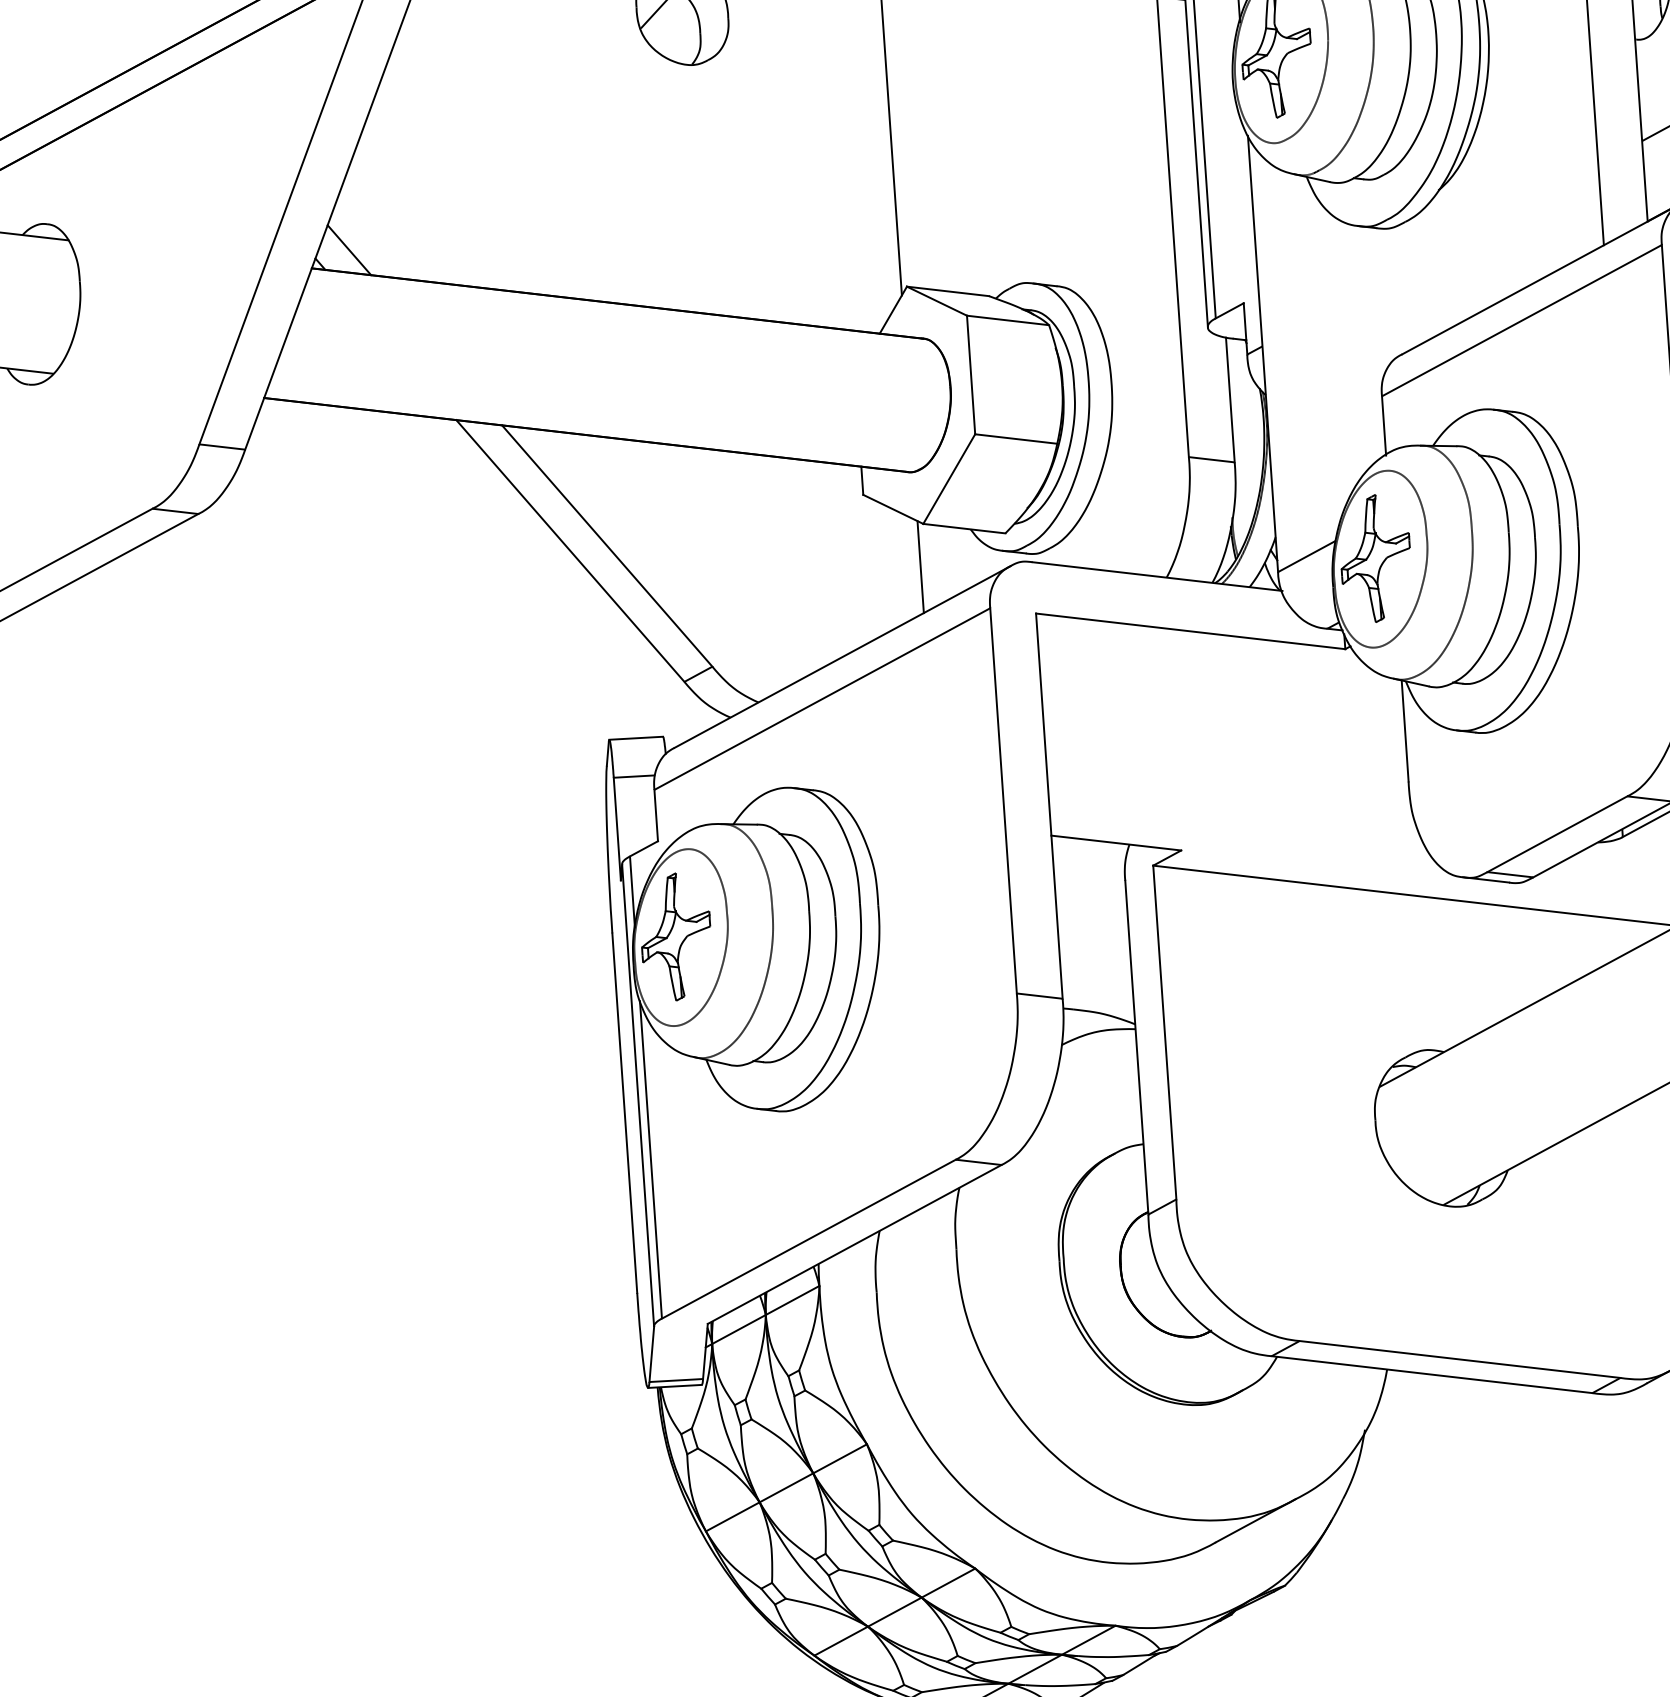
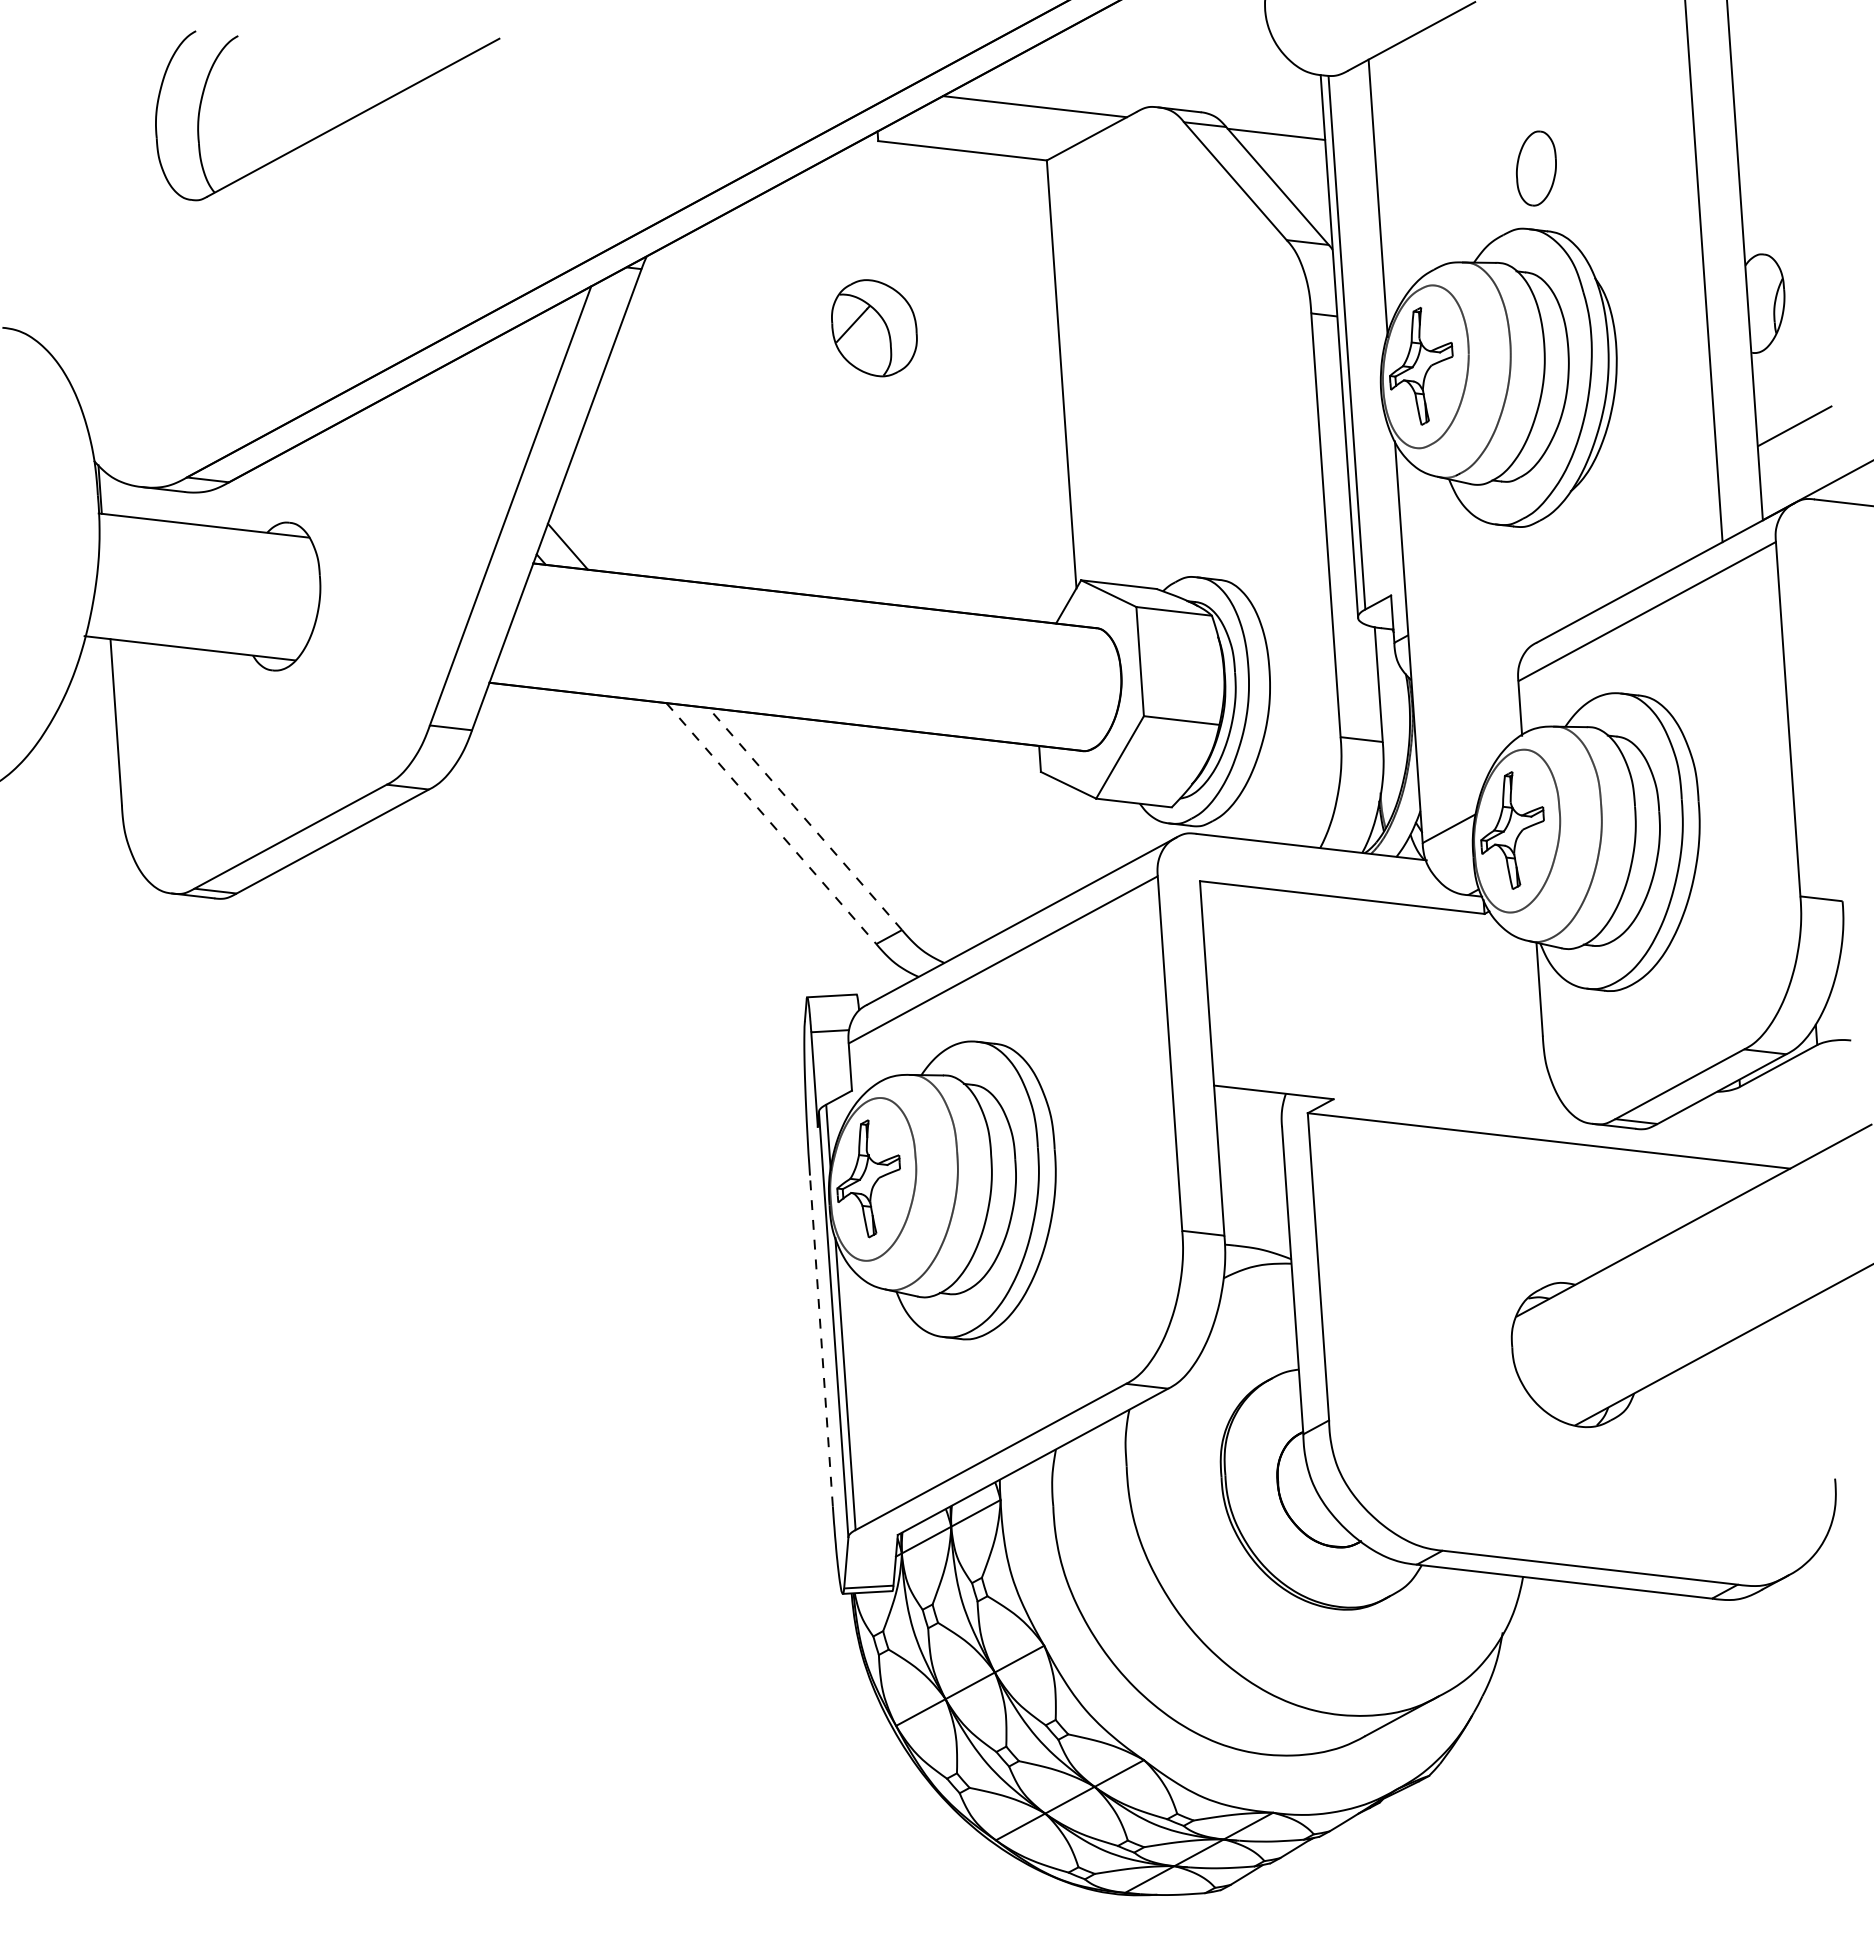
line: (606, 545) -> (804, 818), solid -> dashed
line: (570, 550) -> (771, 823), solid -> dashed
line: (920, 567) -> (1093, 838), removed
line: (624, 1113) -> (821, 1341), solid -> dashed

